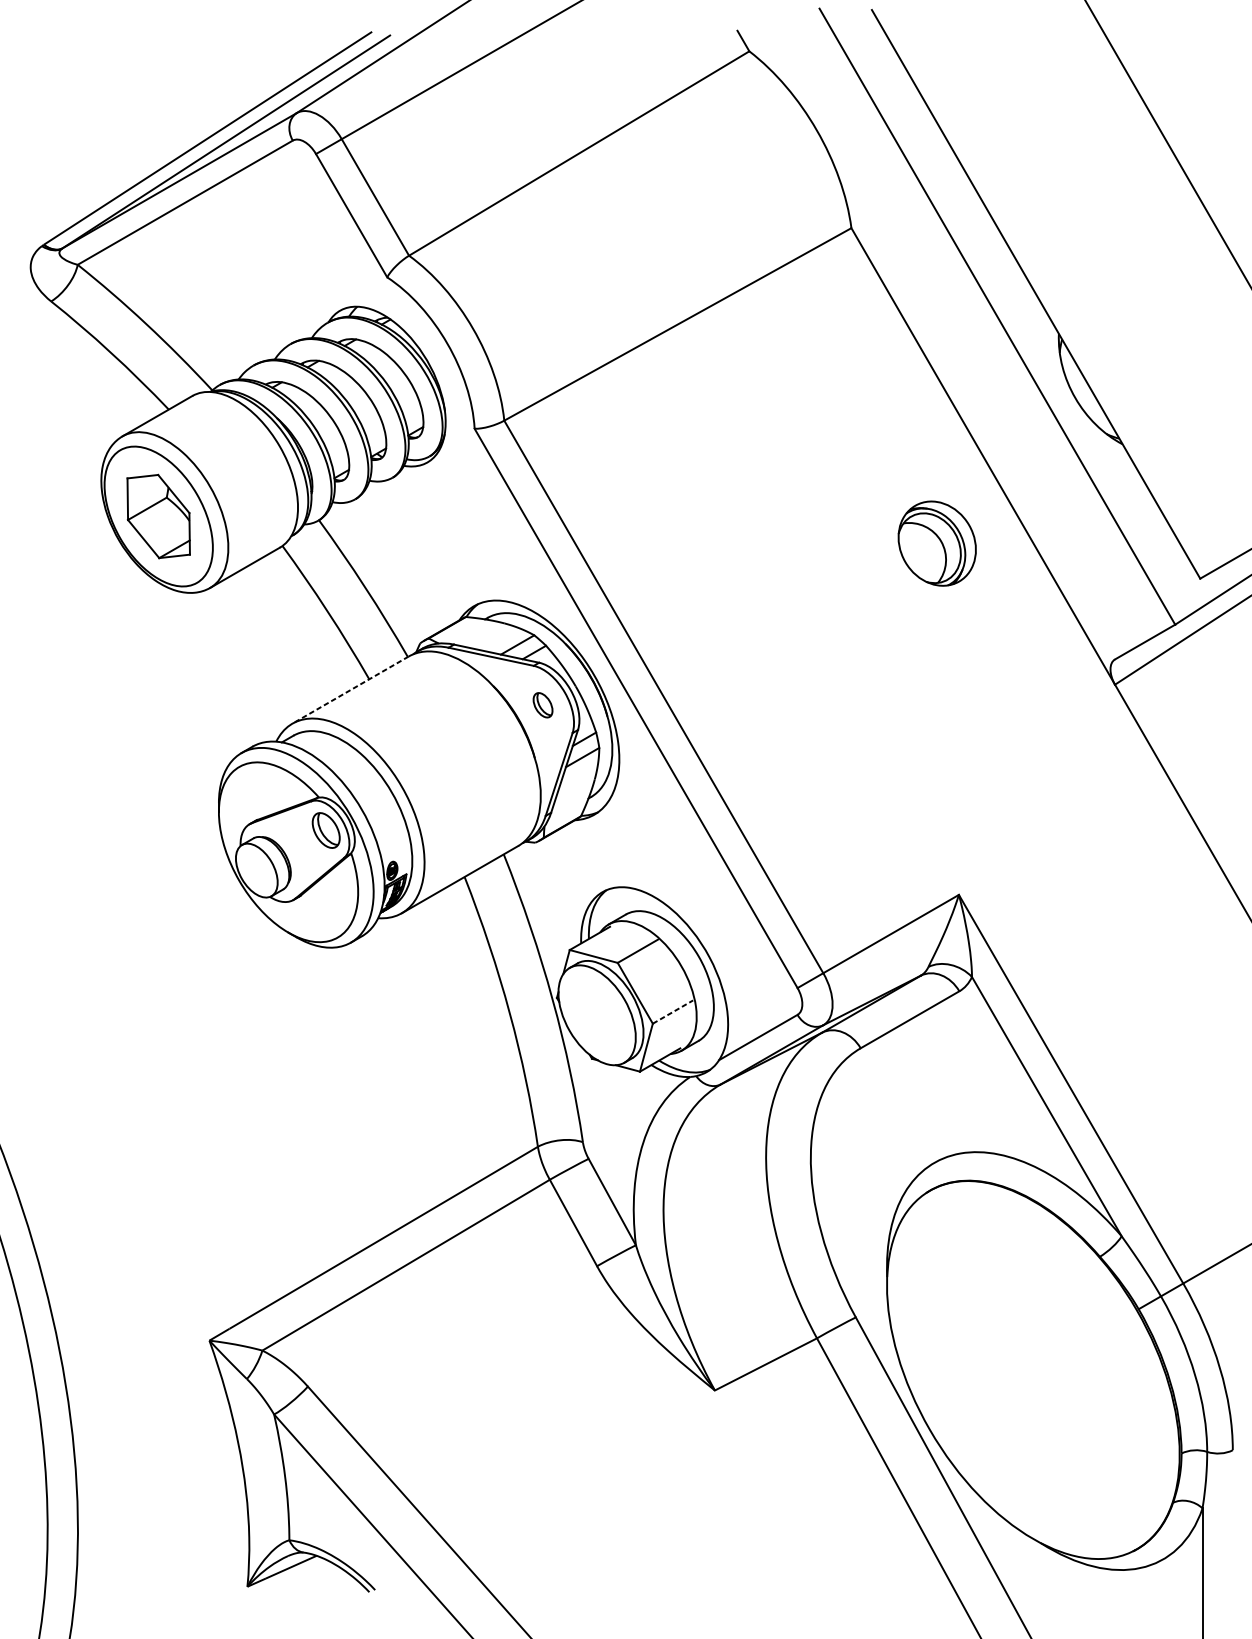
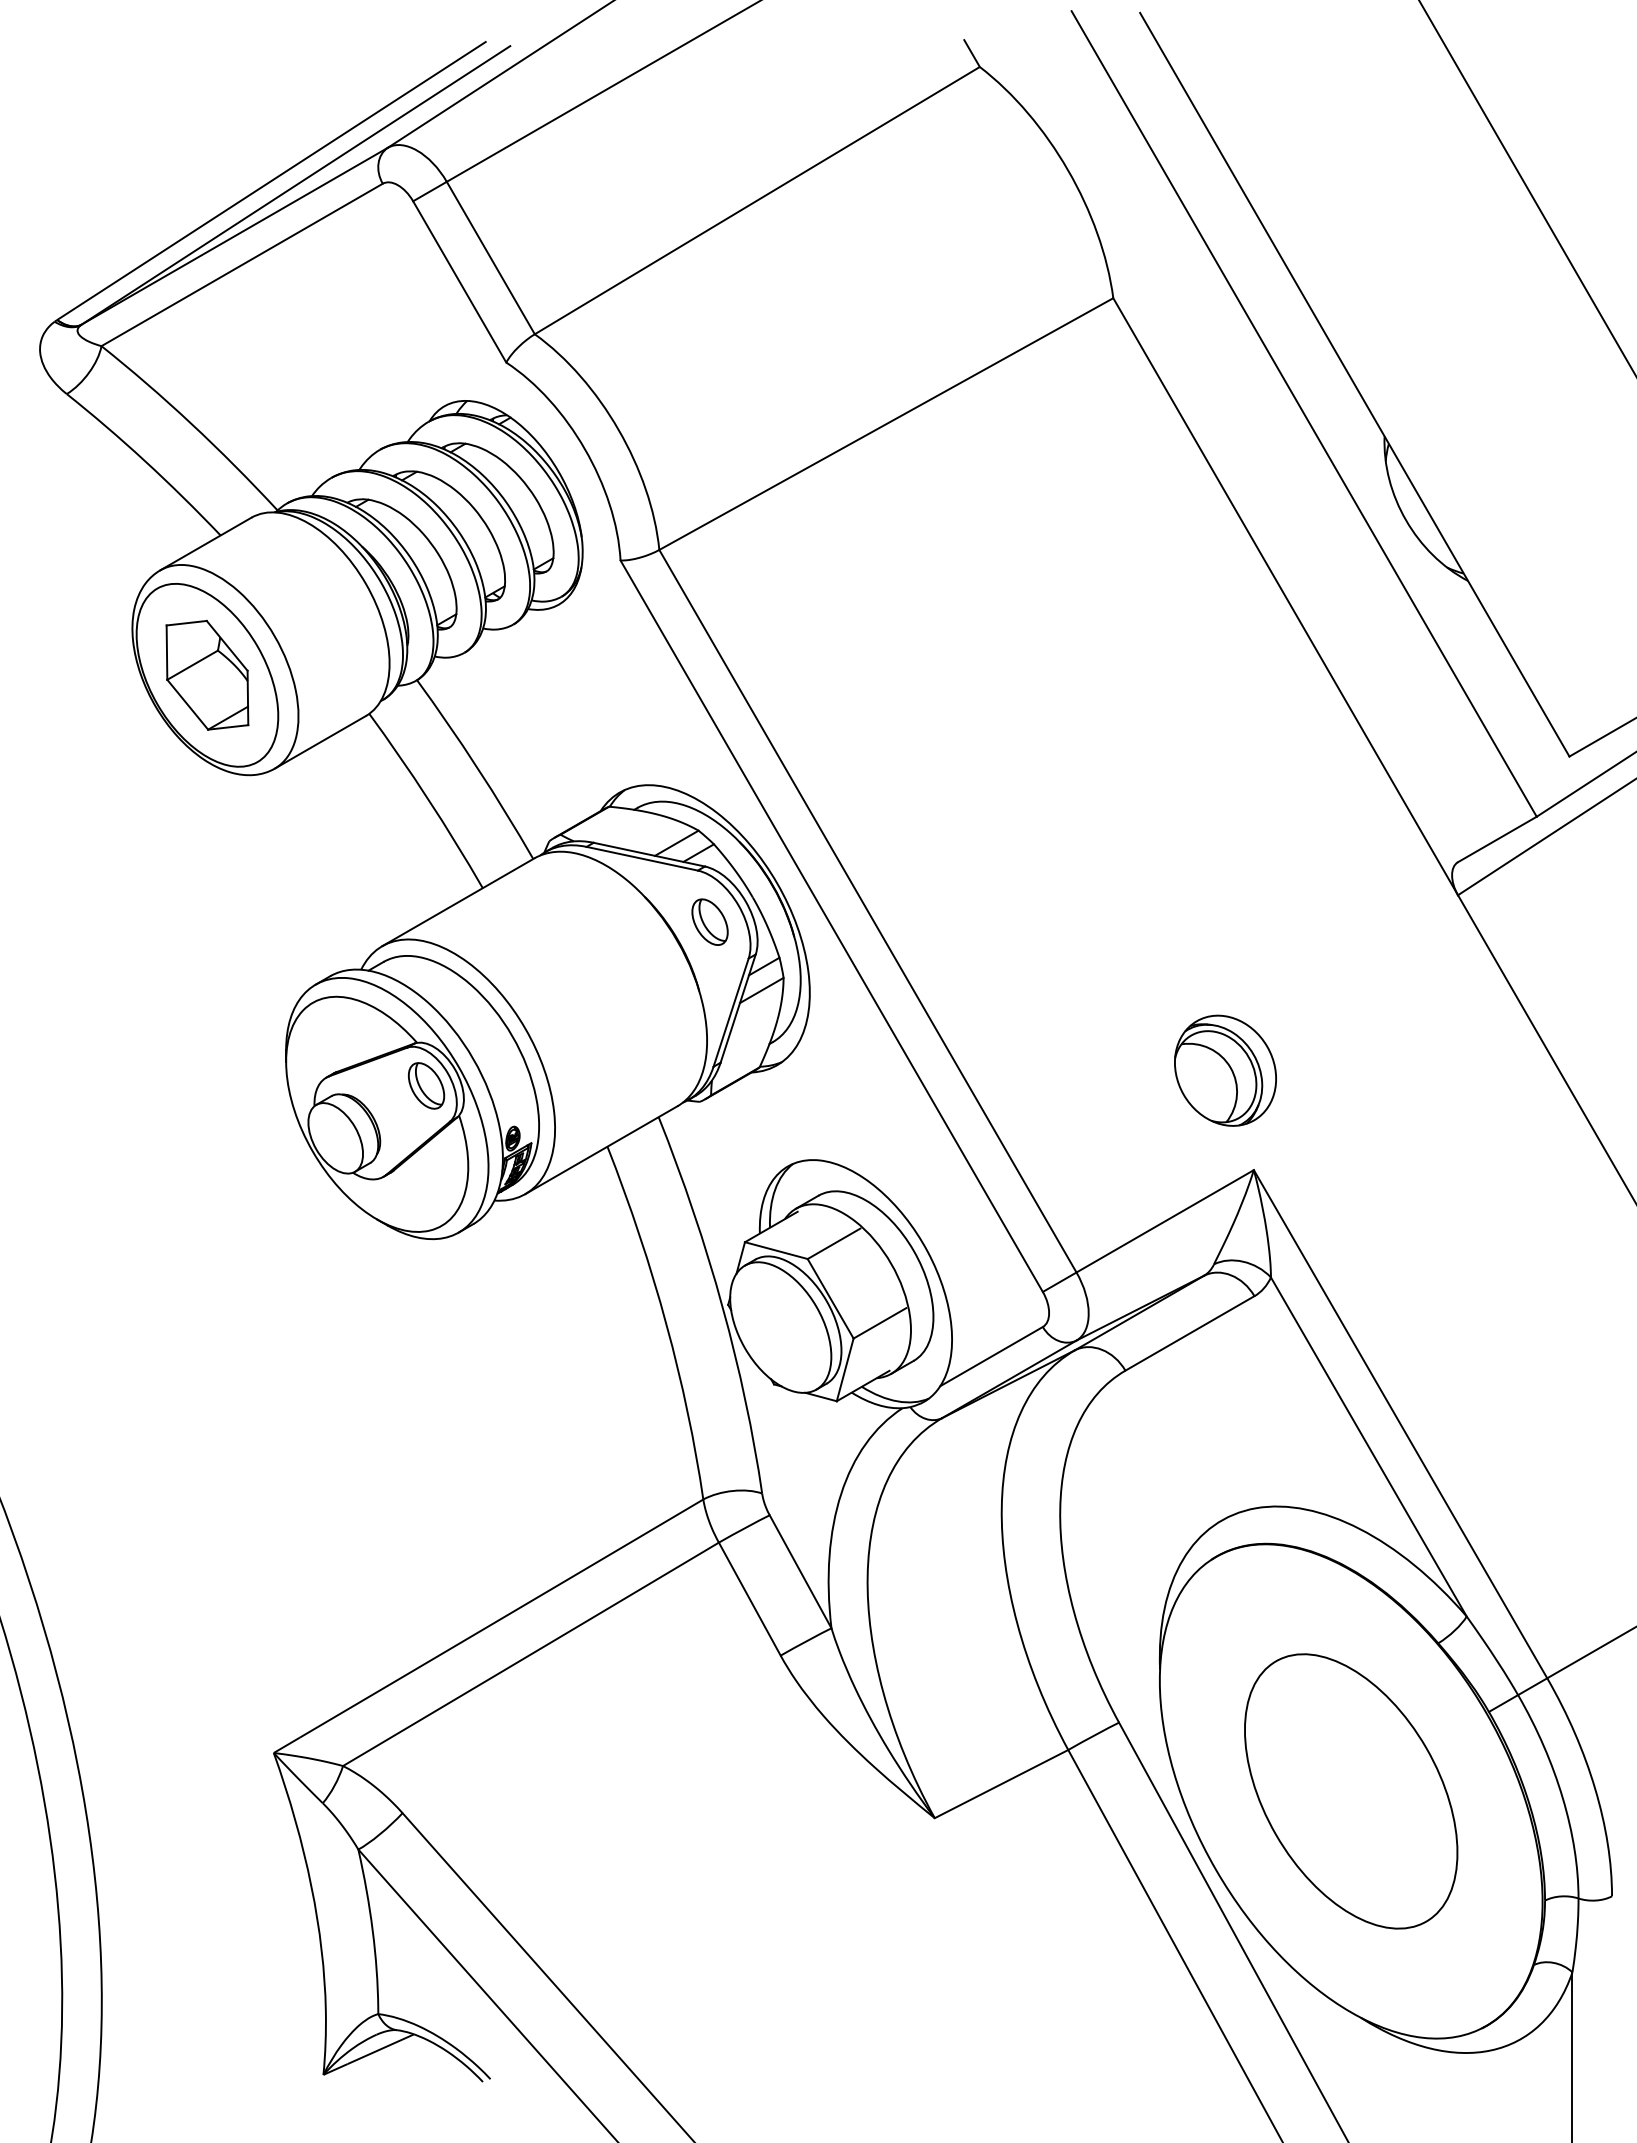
part: (937, 543) -> (1225, 1070), moved
line: (350, 690) -> (458, 902), dashed -> solid
part: (542, 704) -> (709, 921), size x1.43
line: (673, 1012) -> (880, 1323), dashed -> solid
part: (1033, 1370) -> (1351, 1791), added

